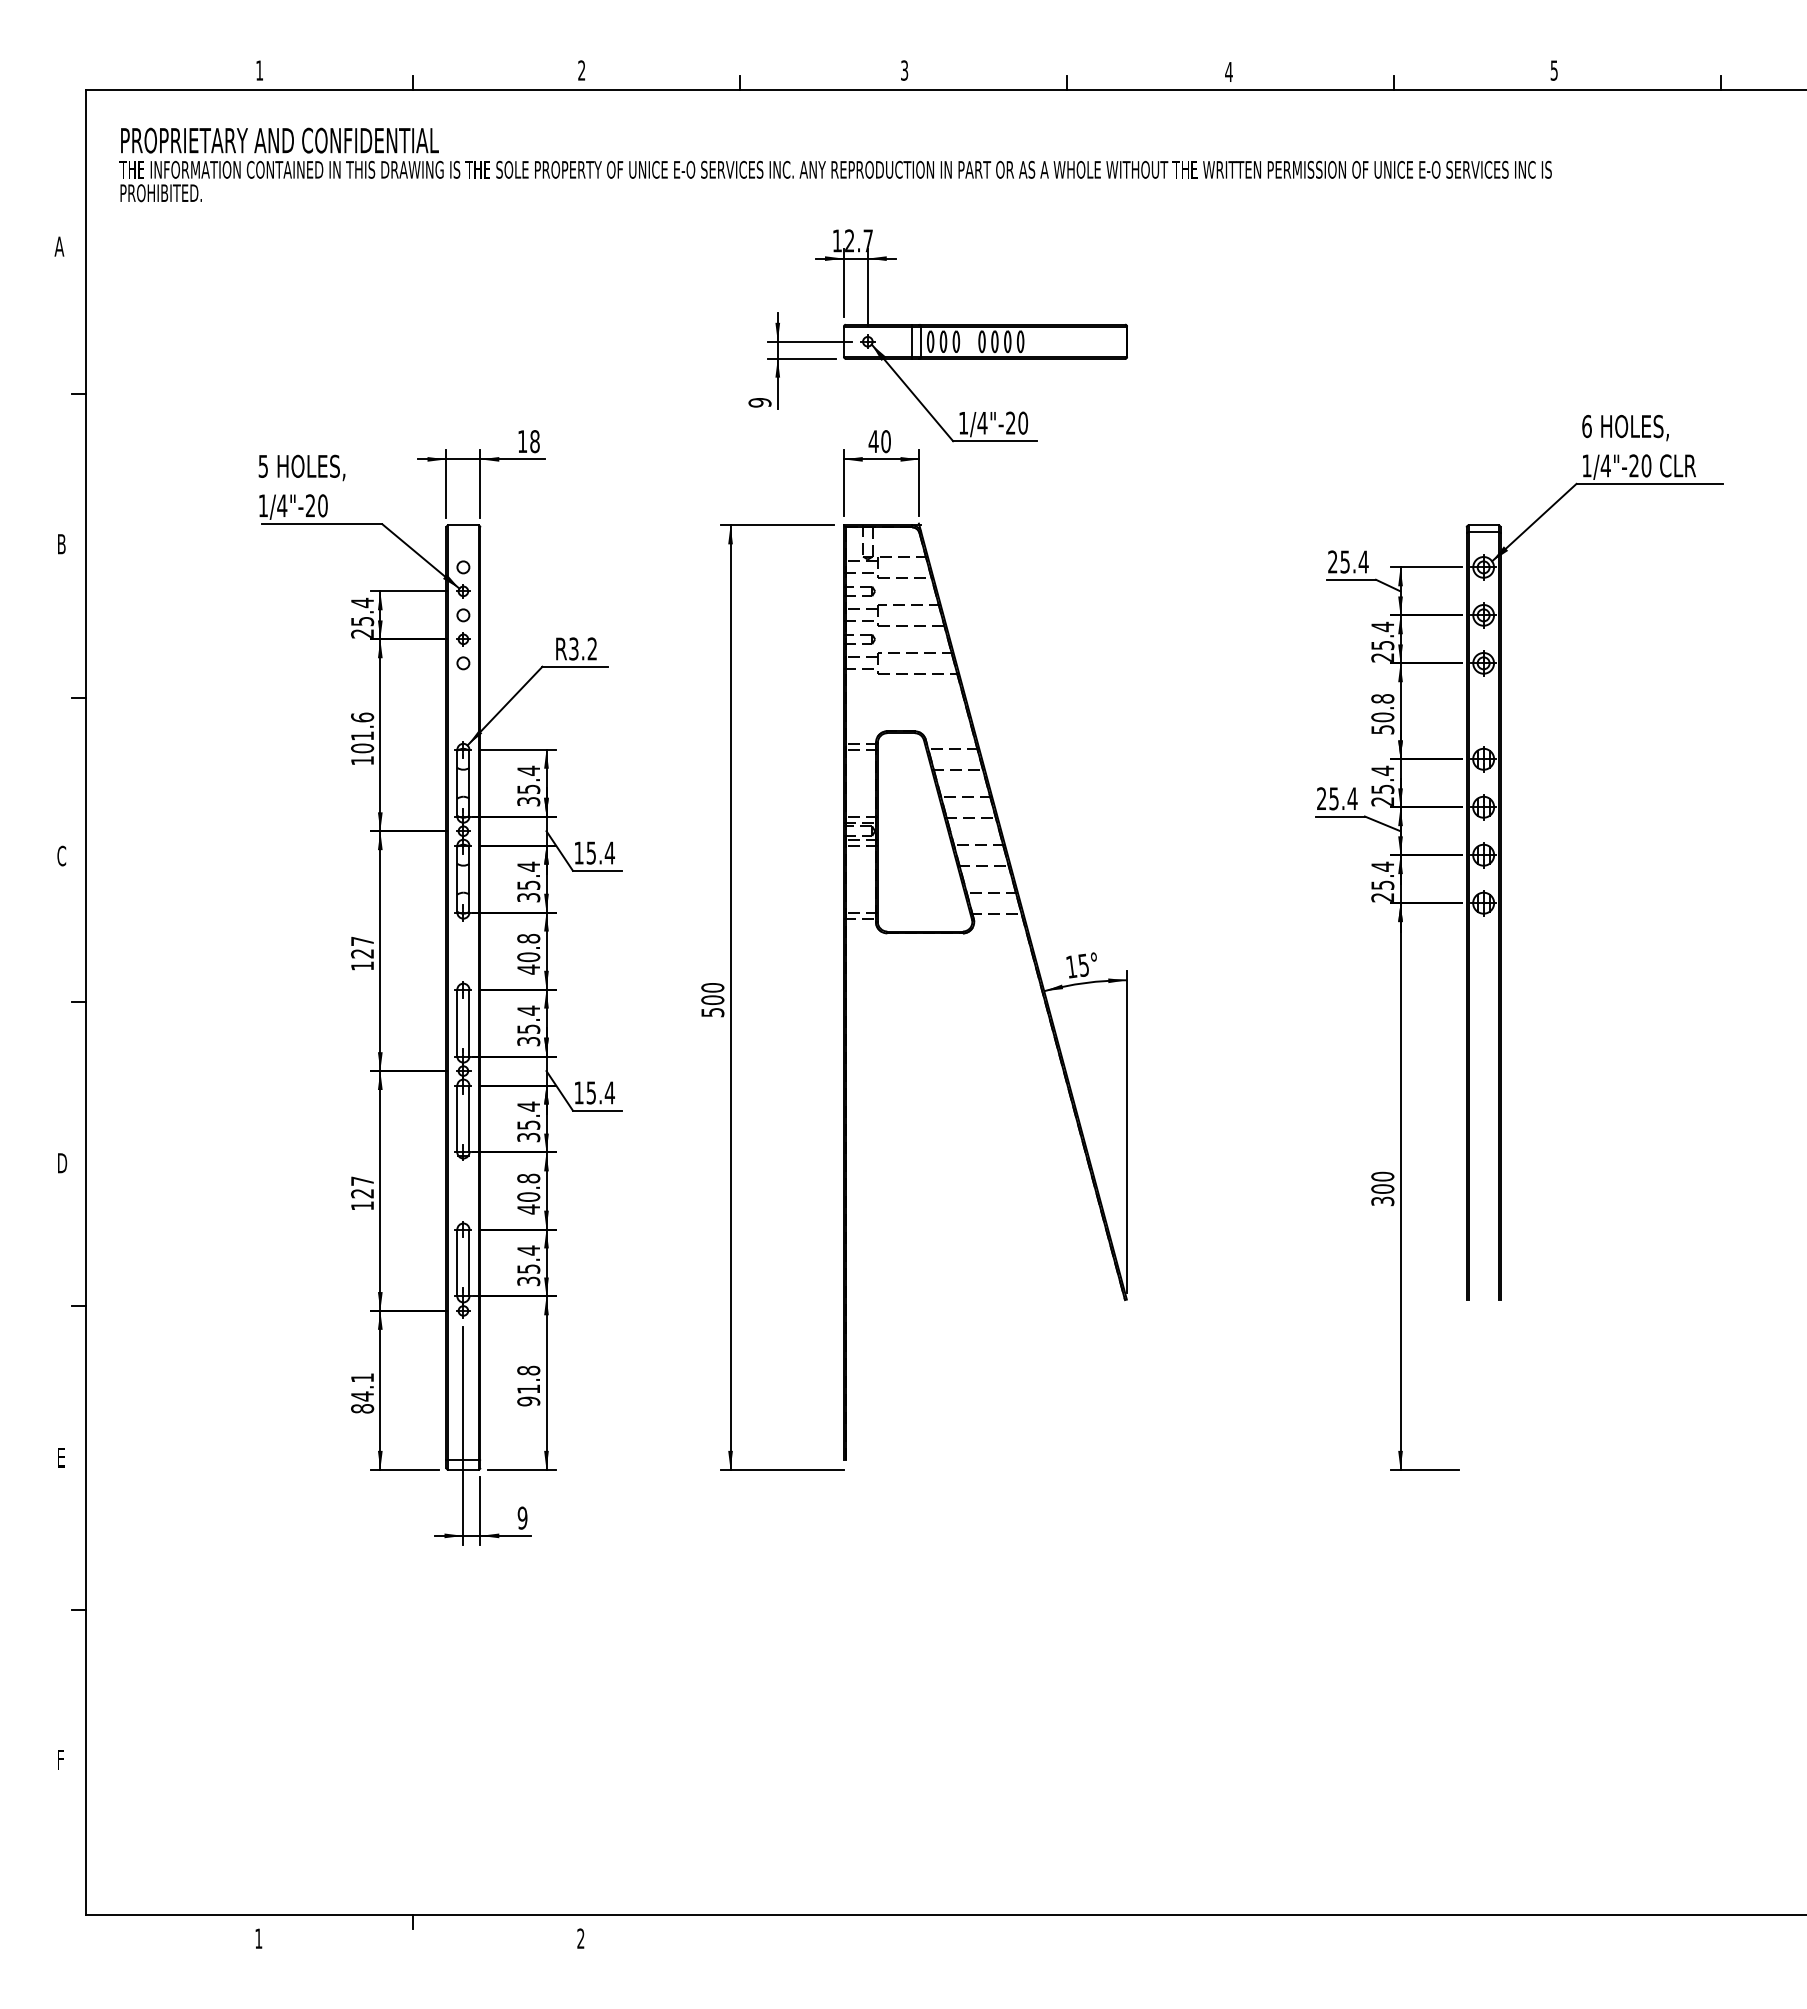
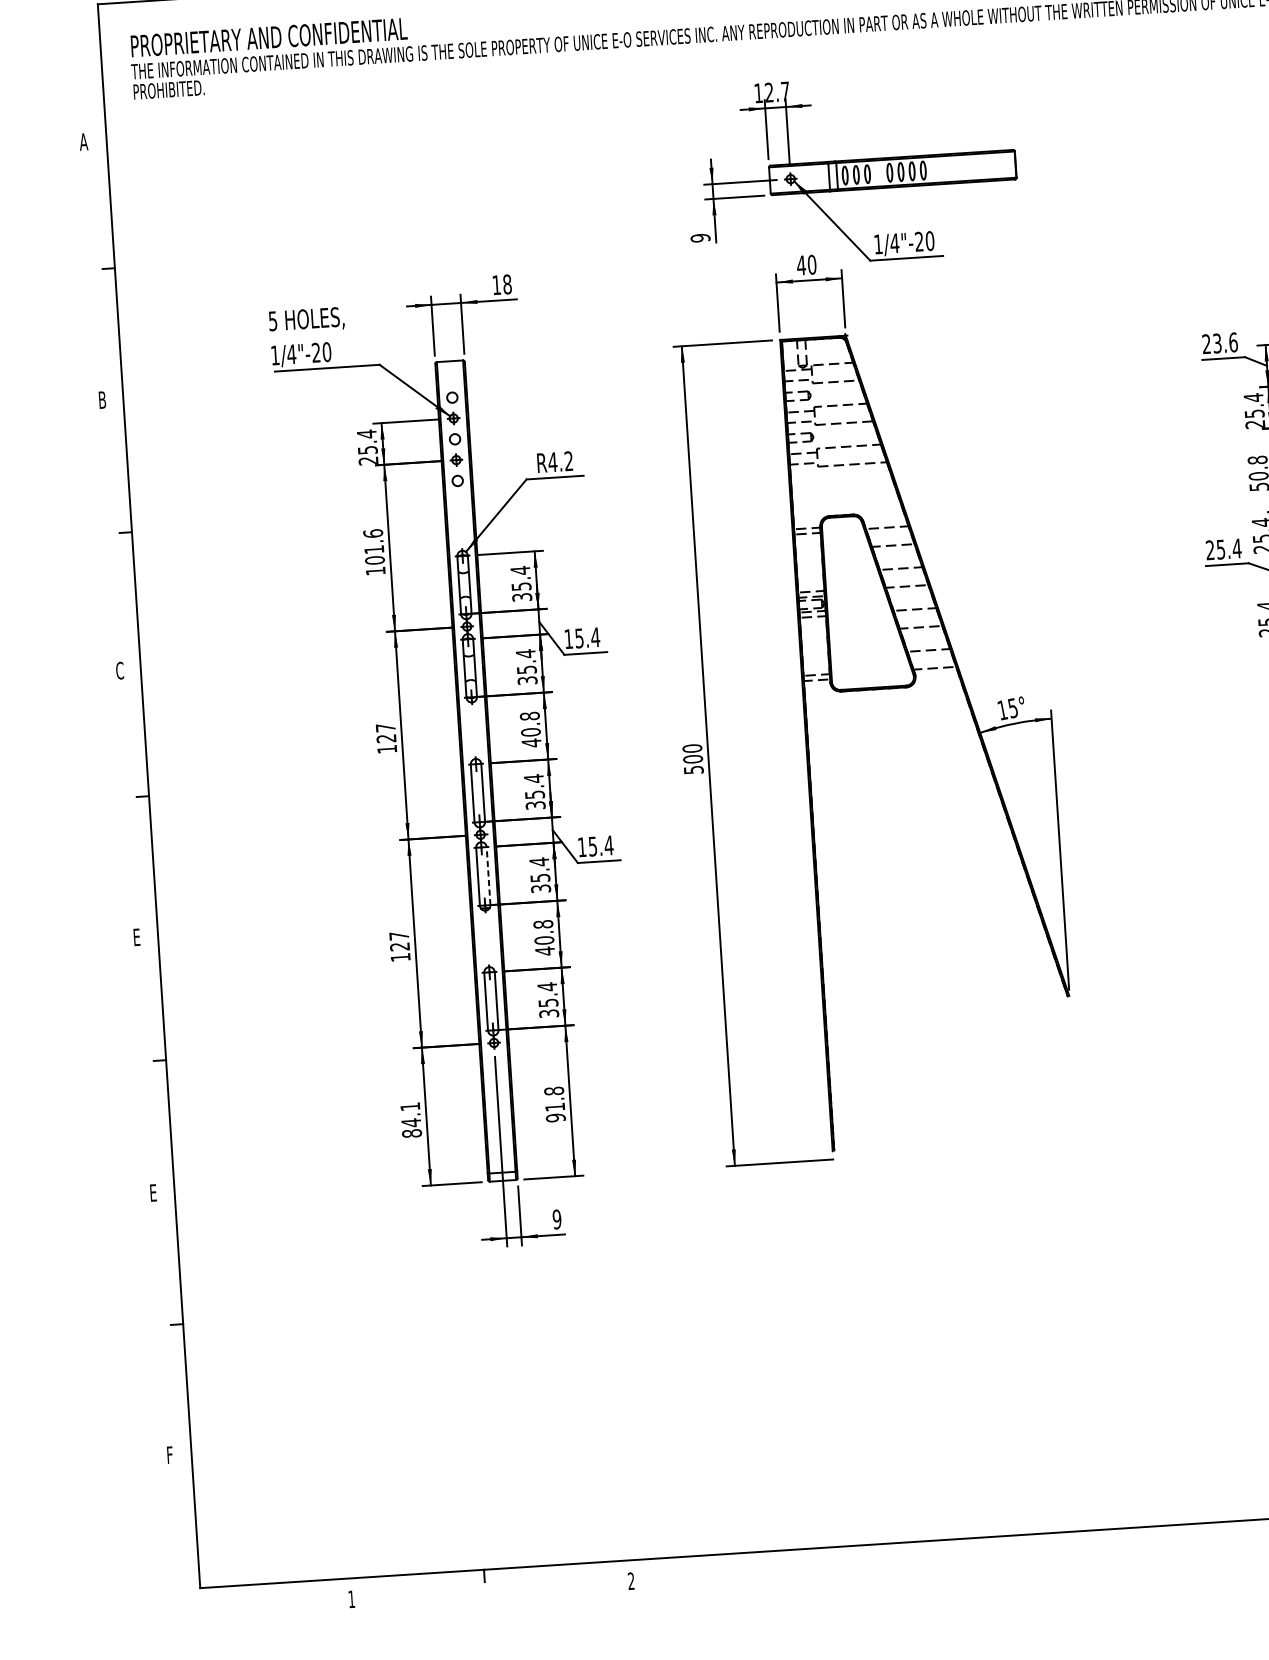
text: (1354, 561) -> (1225, 342), 25.4 -> 23.6
text: (573, 648) -> (552, 461), R3.2 -> R4.2
line: (469, 1118) -> (488, 875), solid -> dashed
text: (62, 1163) -> (137, 937), D -> E

